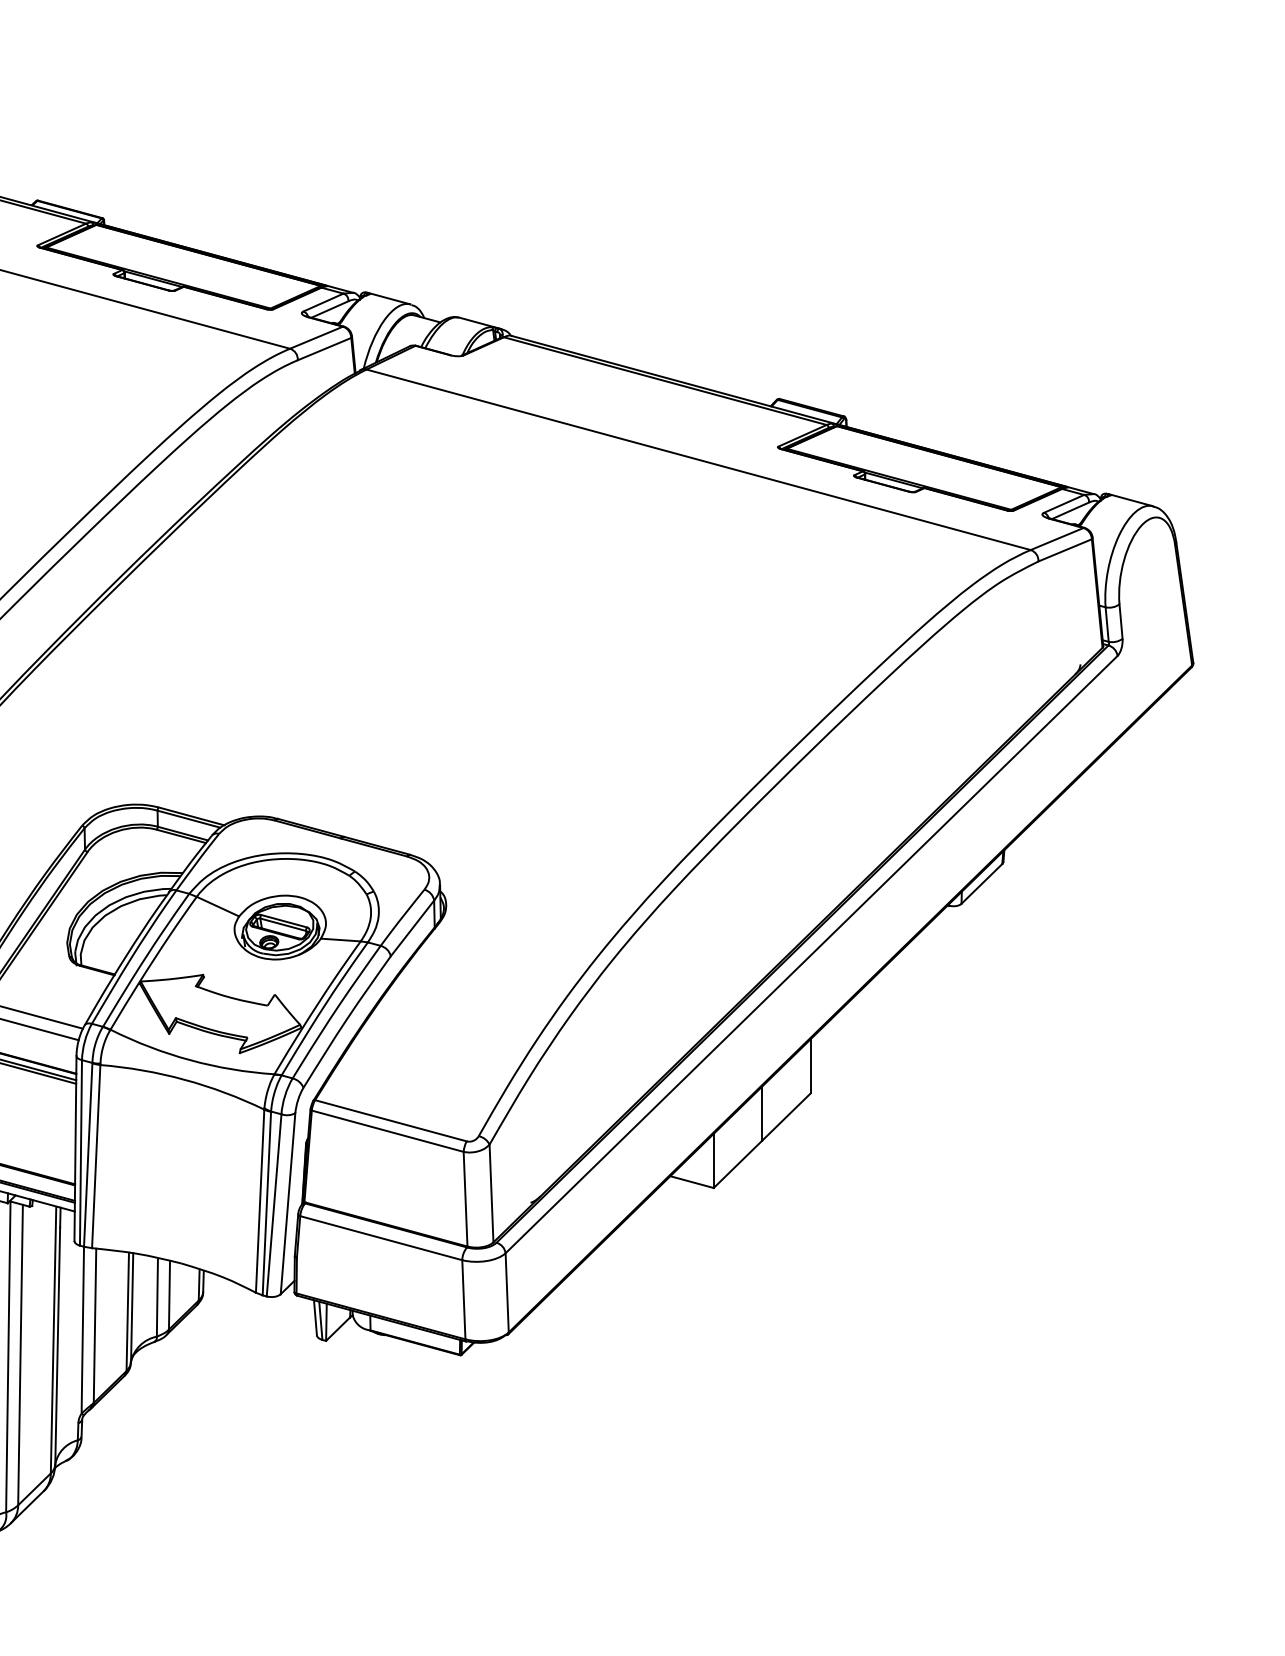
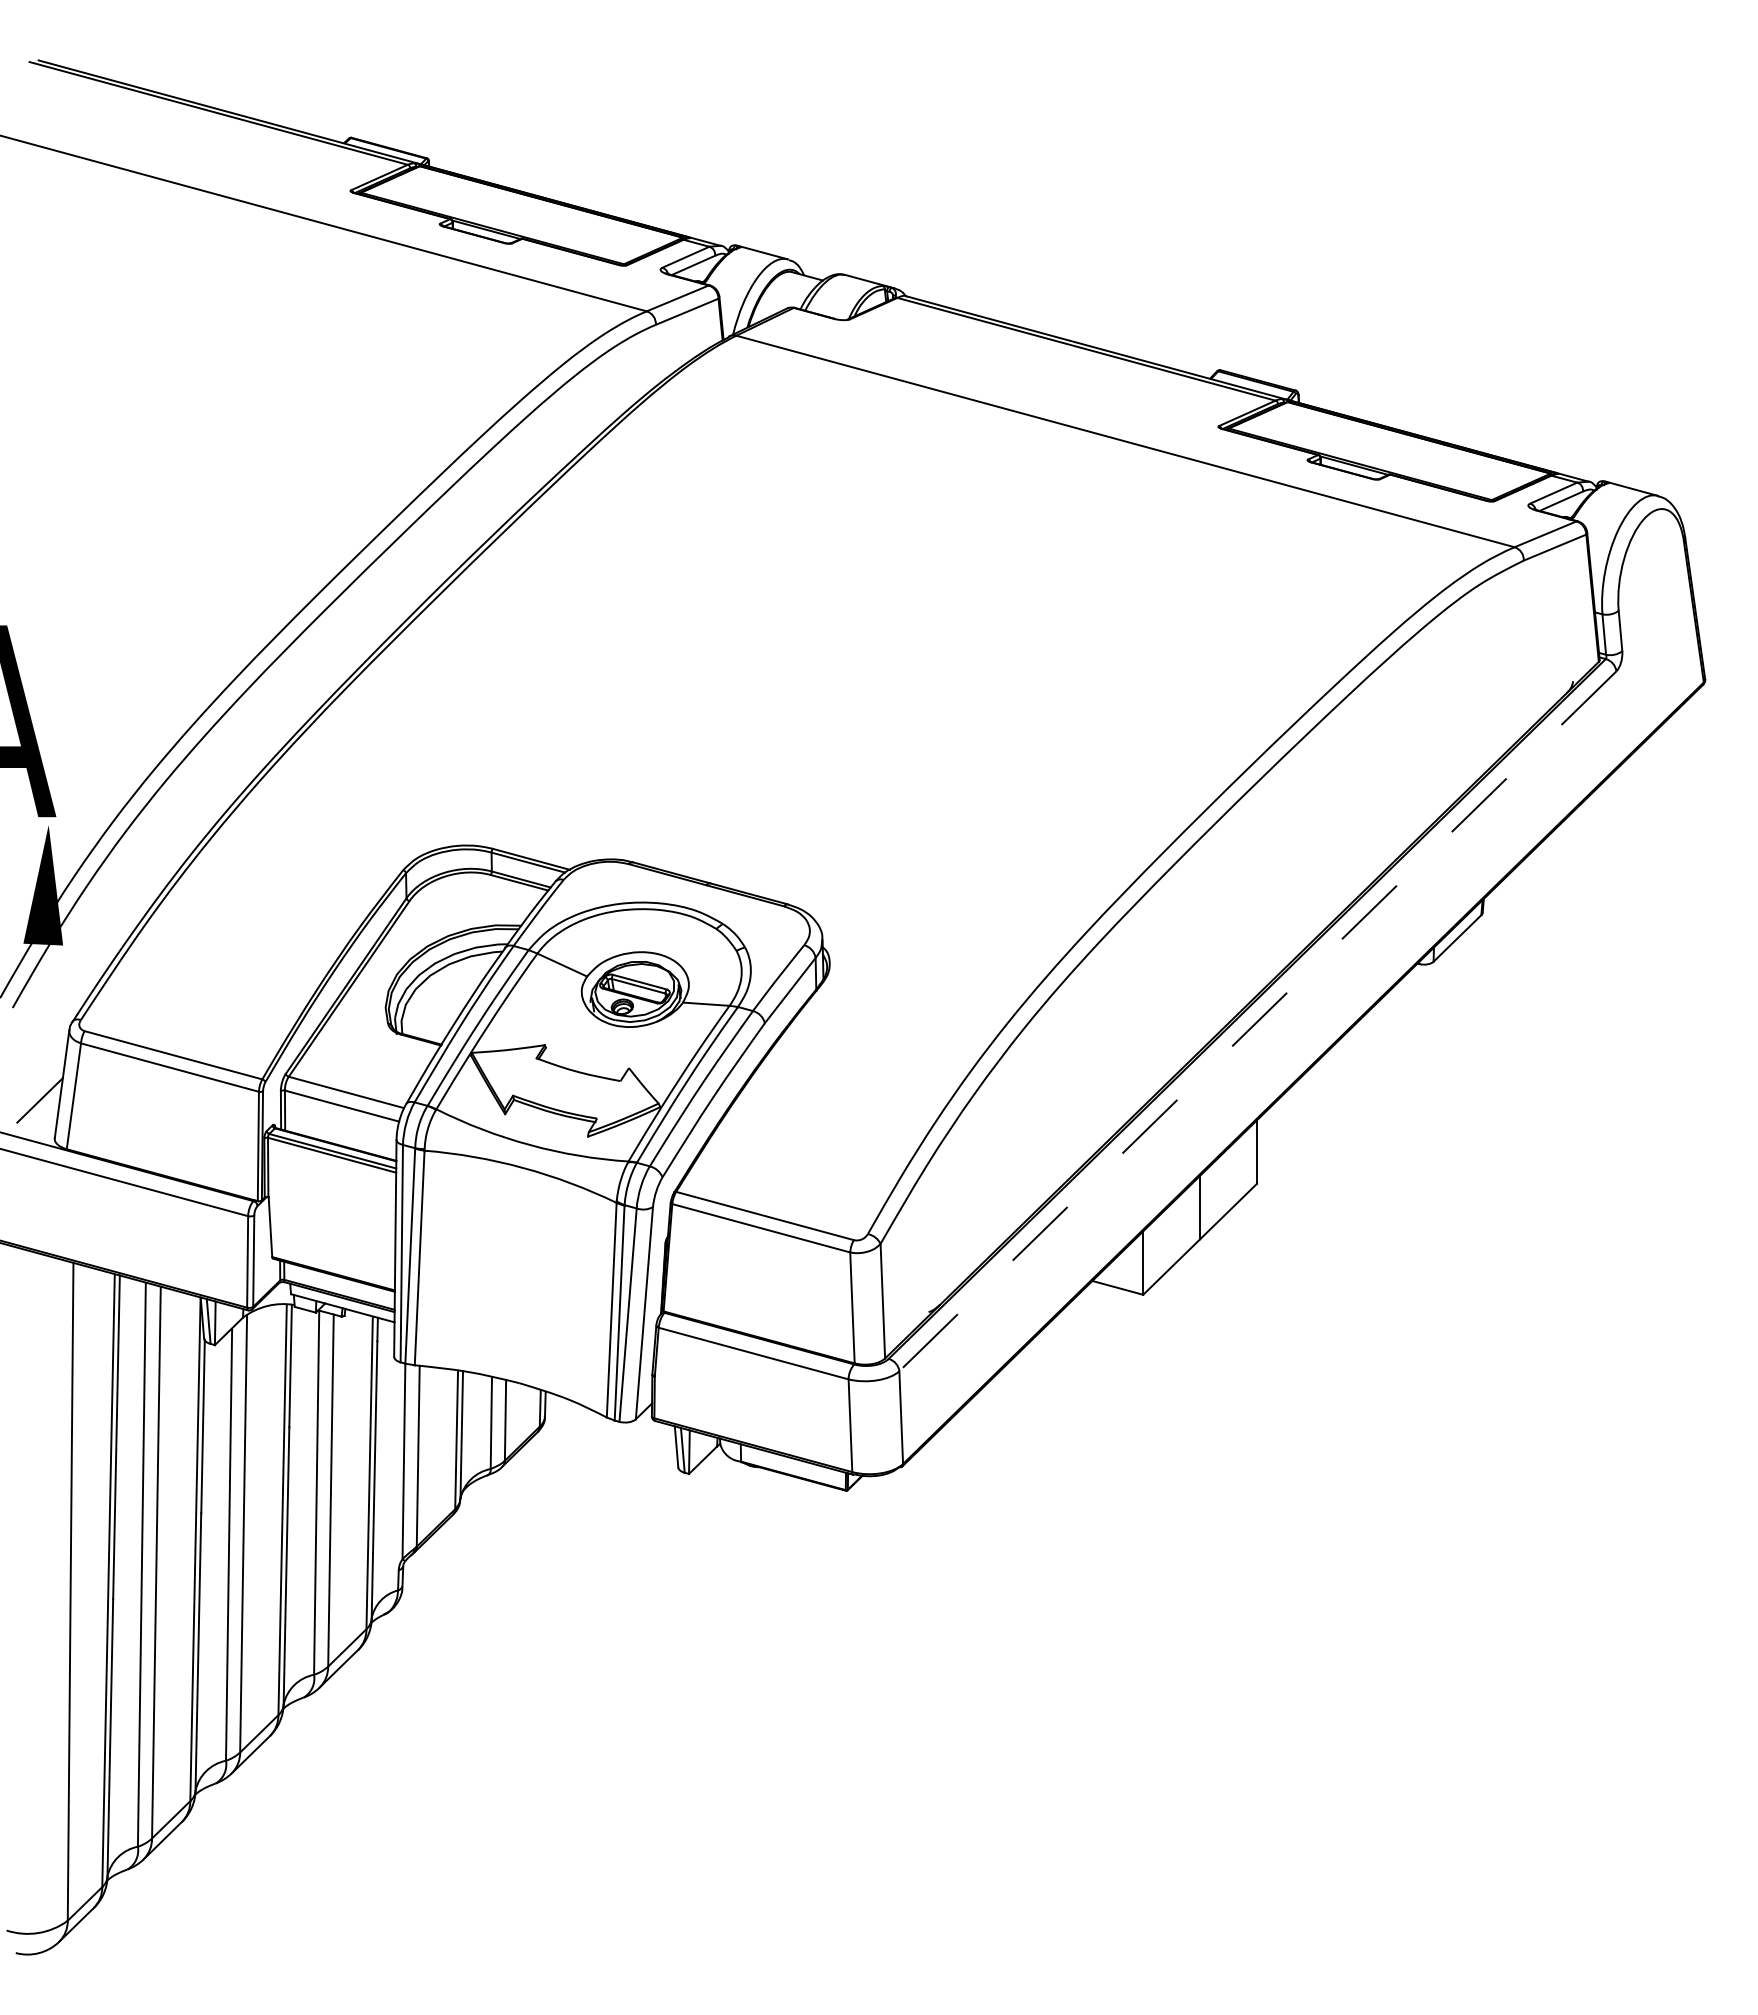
line: (811, 954) -> (1257, 1021), solid -> dashed

